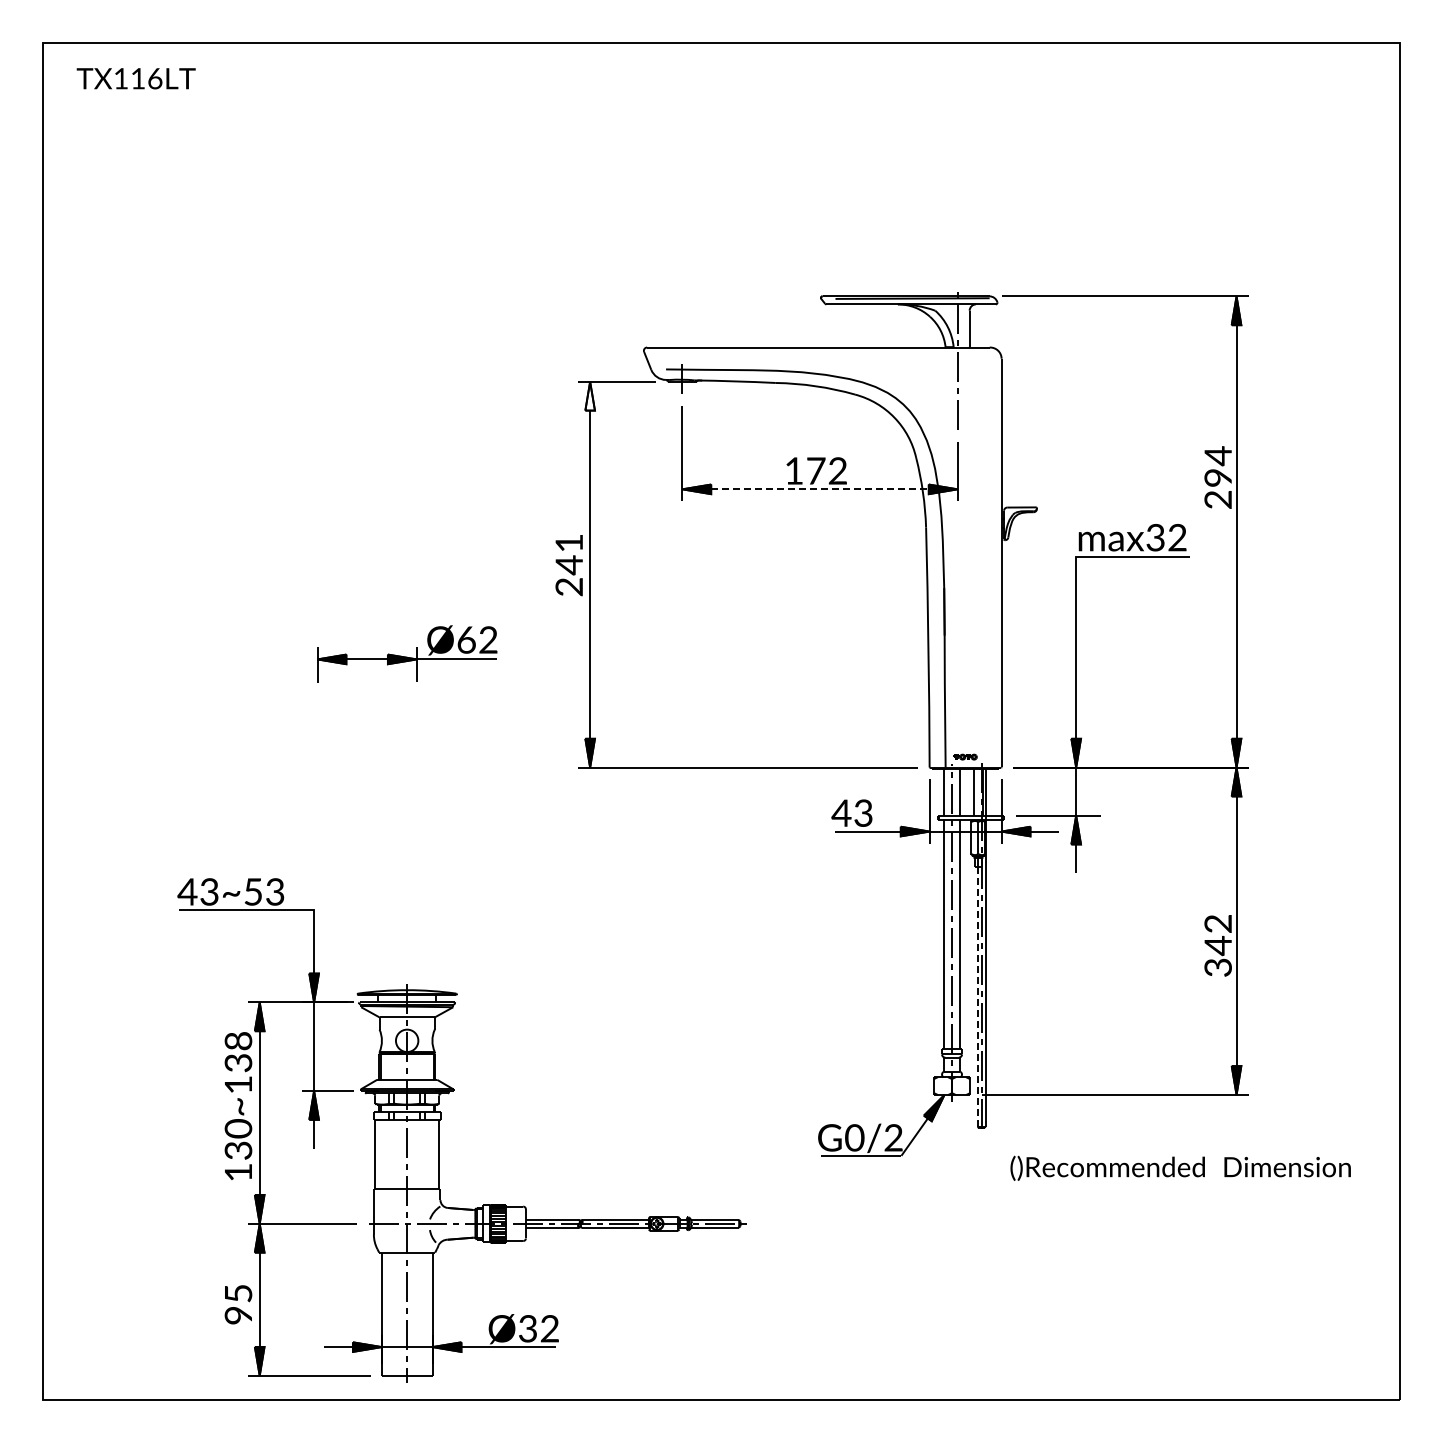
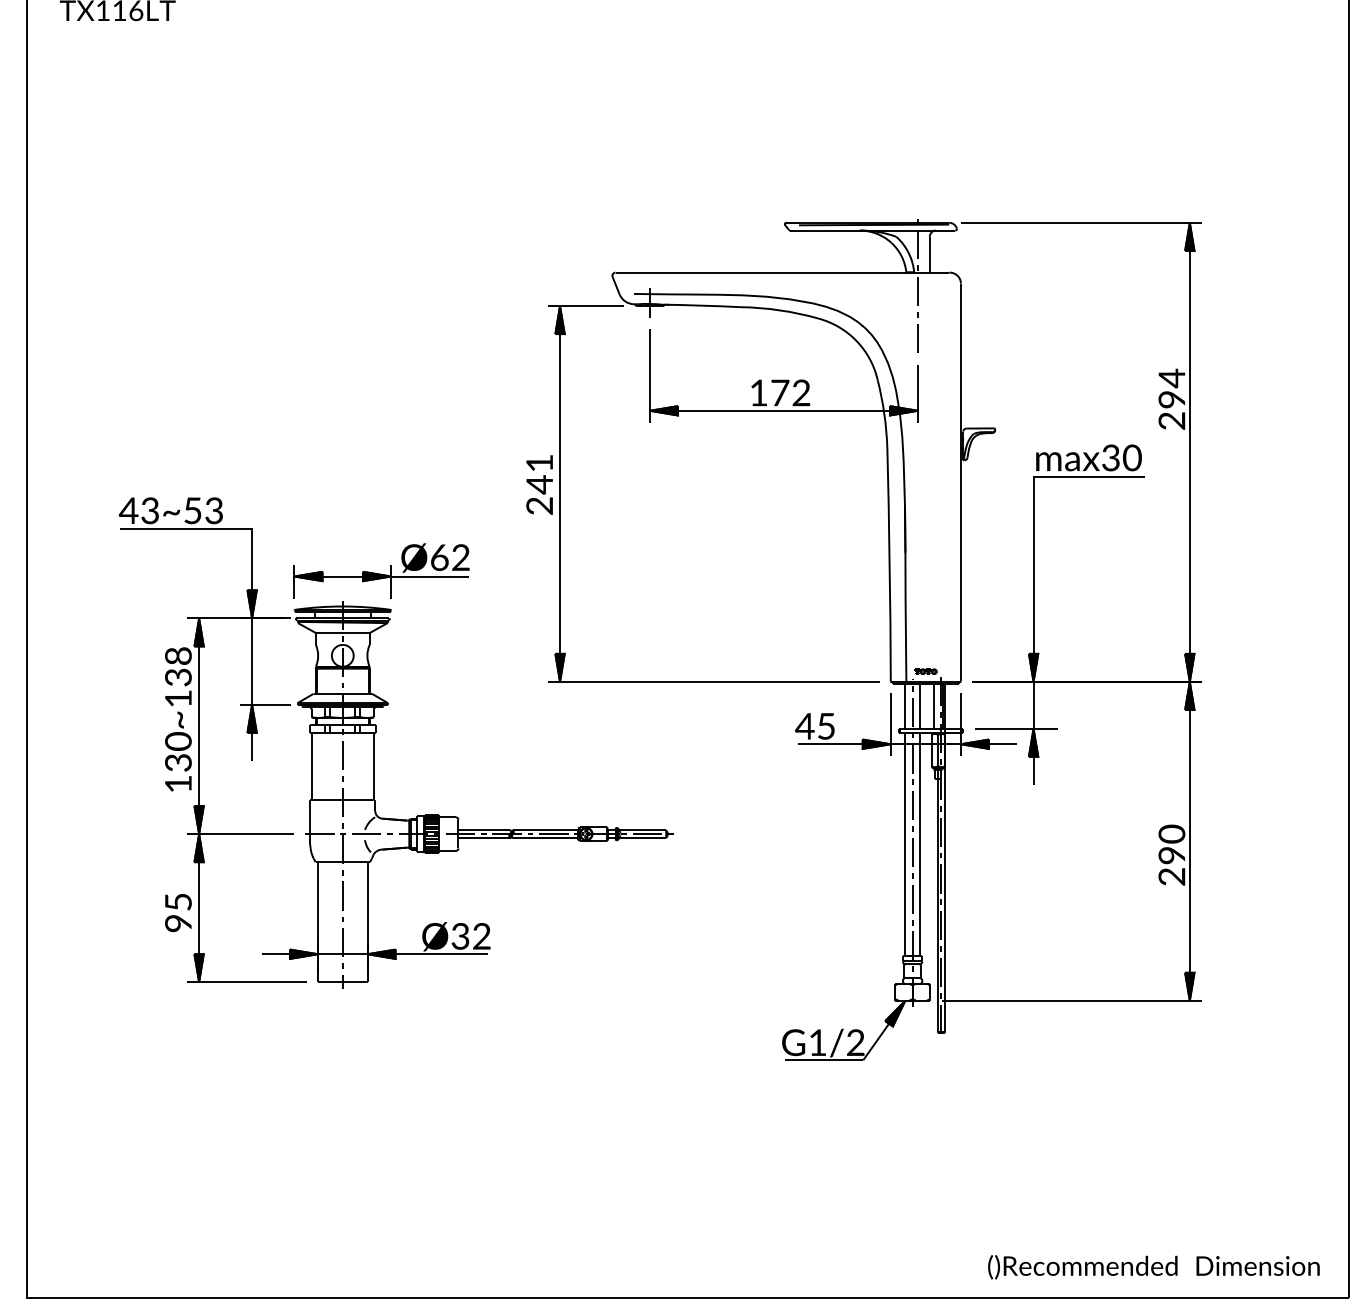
fill: (589, 395) -> (559, 319), added
line: (820, 489) -> (784, 410), dashed -> solid
text: (1177, 537) -> (1132, 457), max32 -> max30
text: (863, 812) -> (826, 725), 43 -> 45
text: (1217, 945) -> (1171, 855), 342 -> 290
line: (977, 997) -> (937, 905), dashed -> solid
part: (439, 1130) -> (374, 743), moved
text: (854, 1137) -> (817, 1042), G0/2 -> G1/2
text: (1180, 1167) -> (1153, 1266), moved

